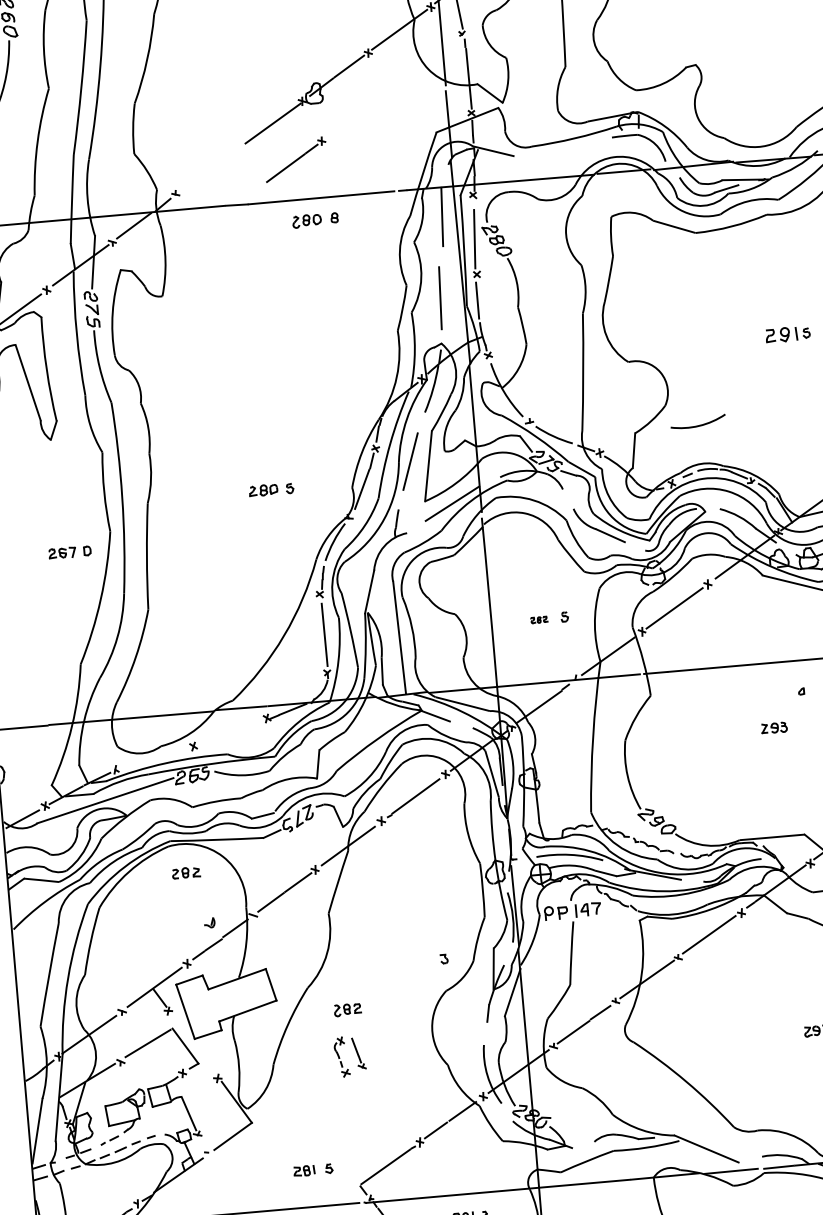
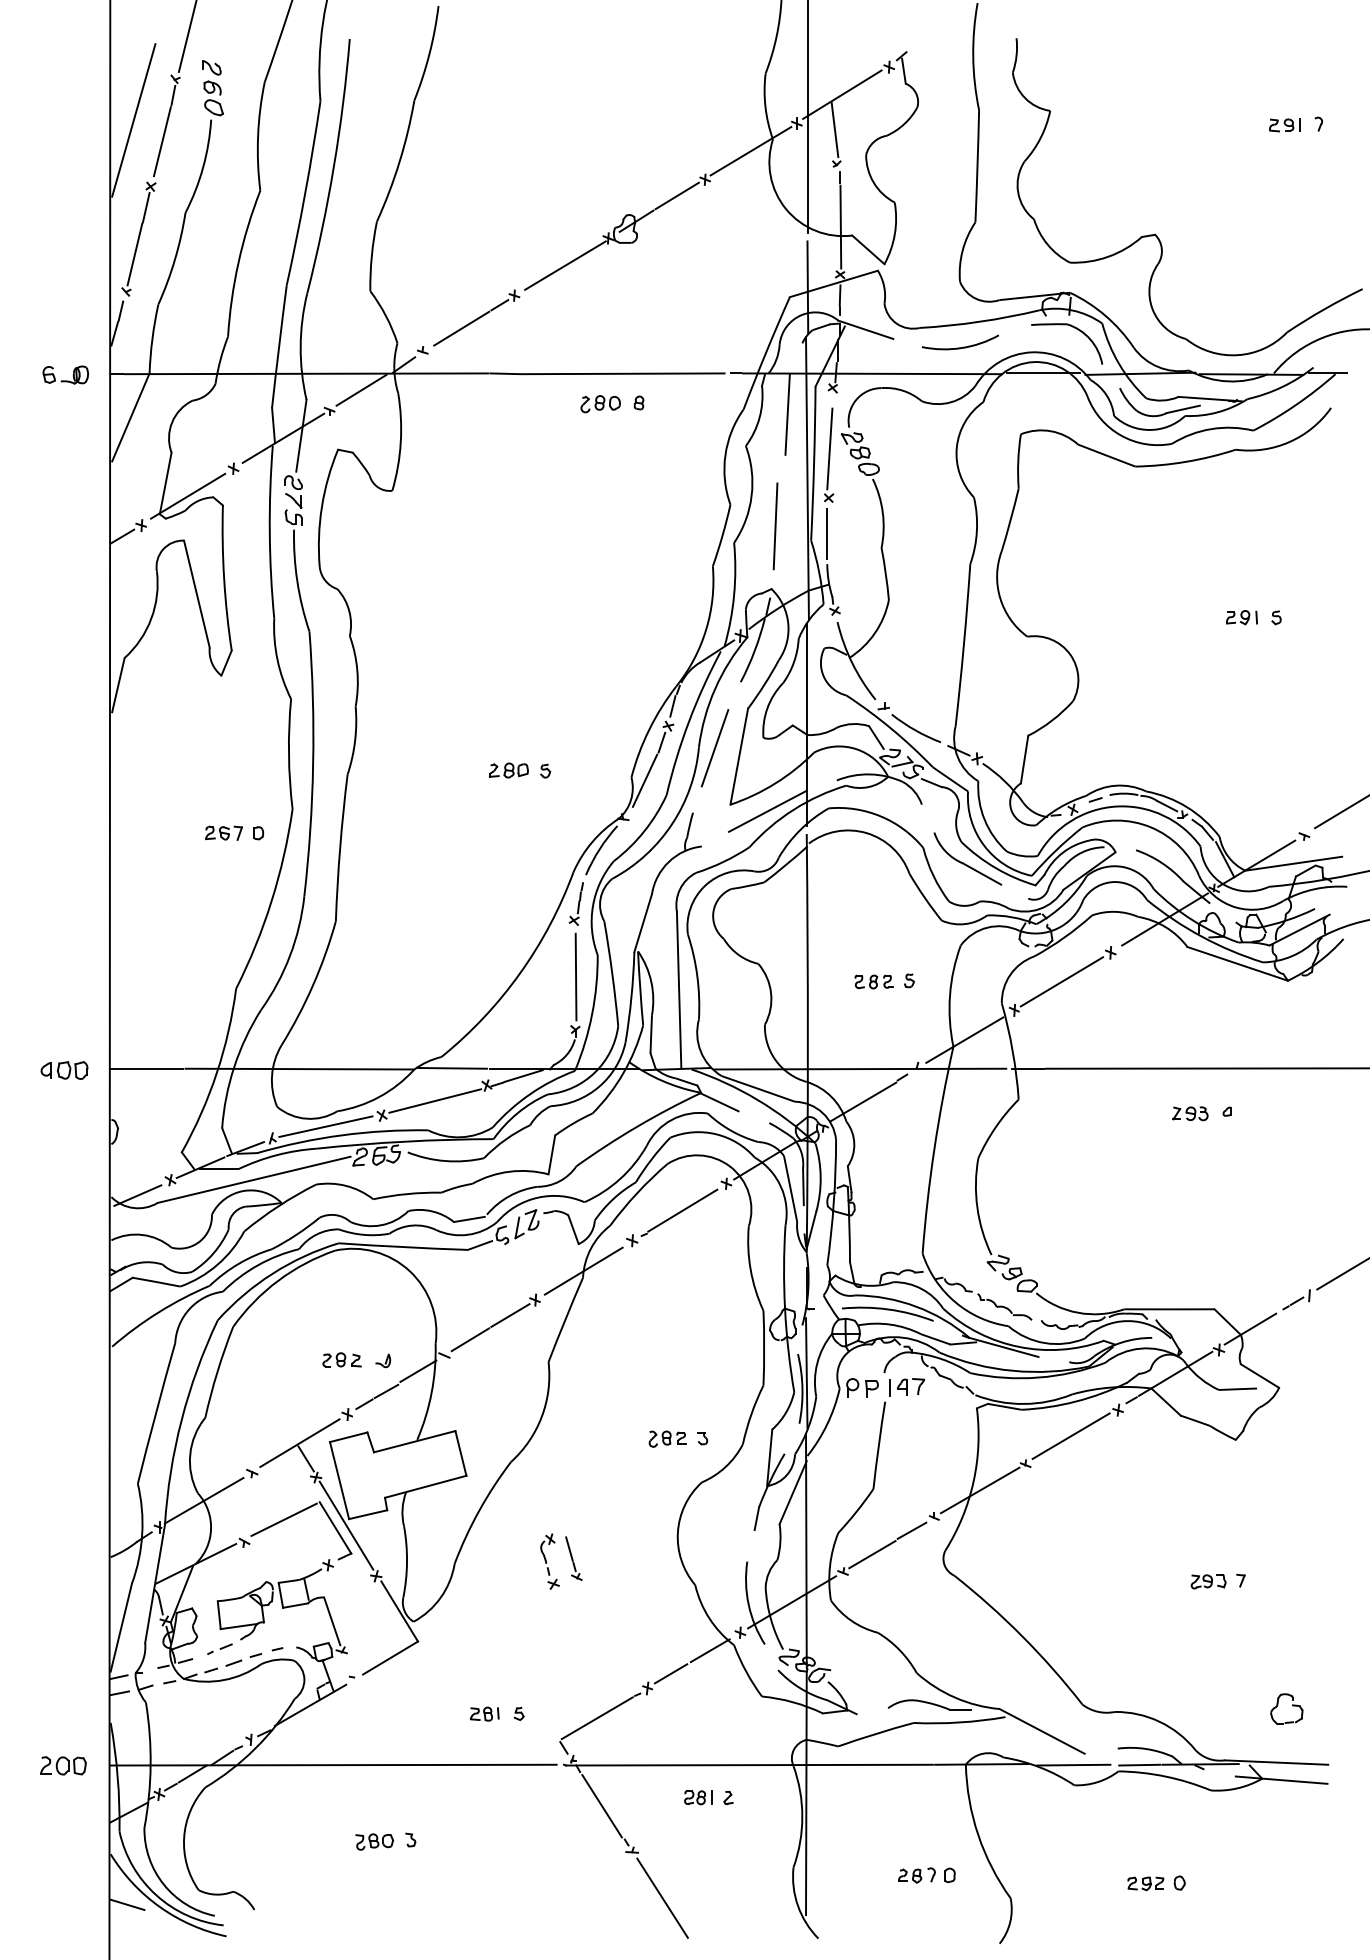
part: (295, 159) -> (476, 317), moved
part: (781, 335) -> (1241, 617), size x0.71
arc: (697, 425) -> (959, 347), moved
part: (538, 619) -> (873, 981), size x1.67
part: (774, 727) -> (1190, 1113), moved
line: (231, 732) -> (435, 1100), added
line: (153, 757) -> (325, 1126), added
part: (185, 872) -> (341, 1359), moved
part: (347, 1009) -> (667, 1438), moved
line: (193, 1043) -> (346, 1525), added

